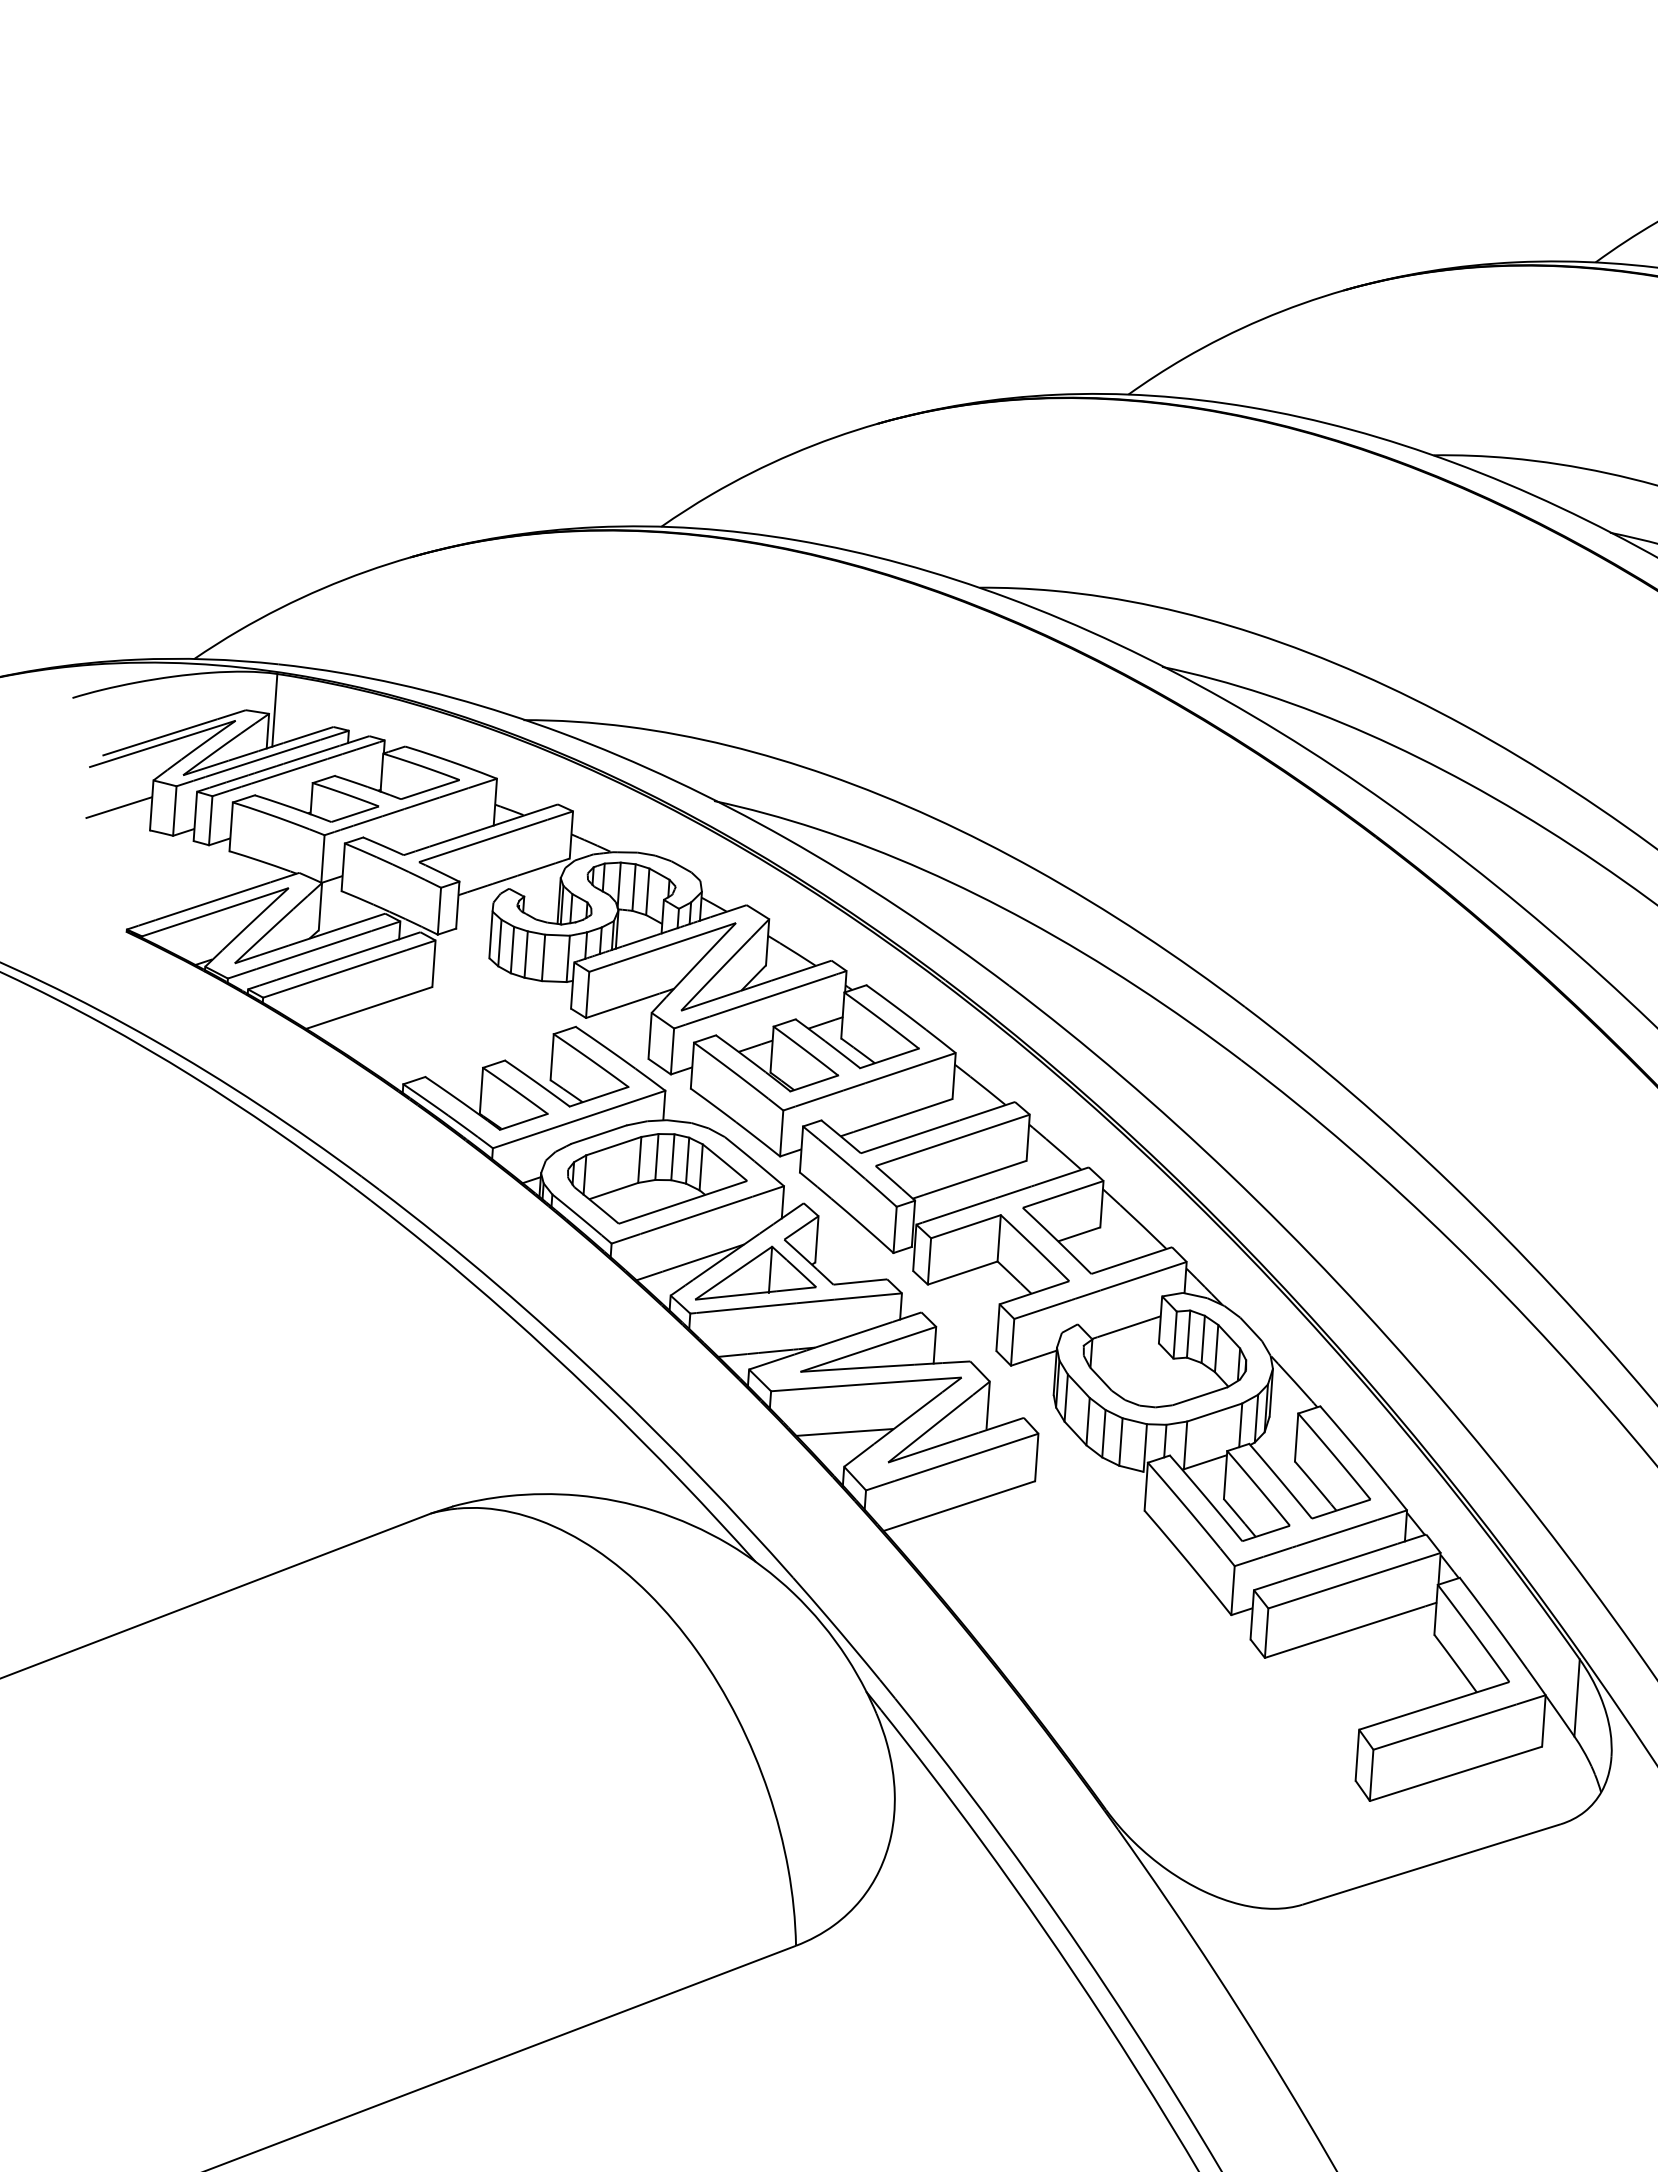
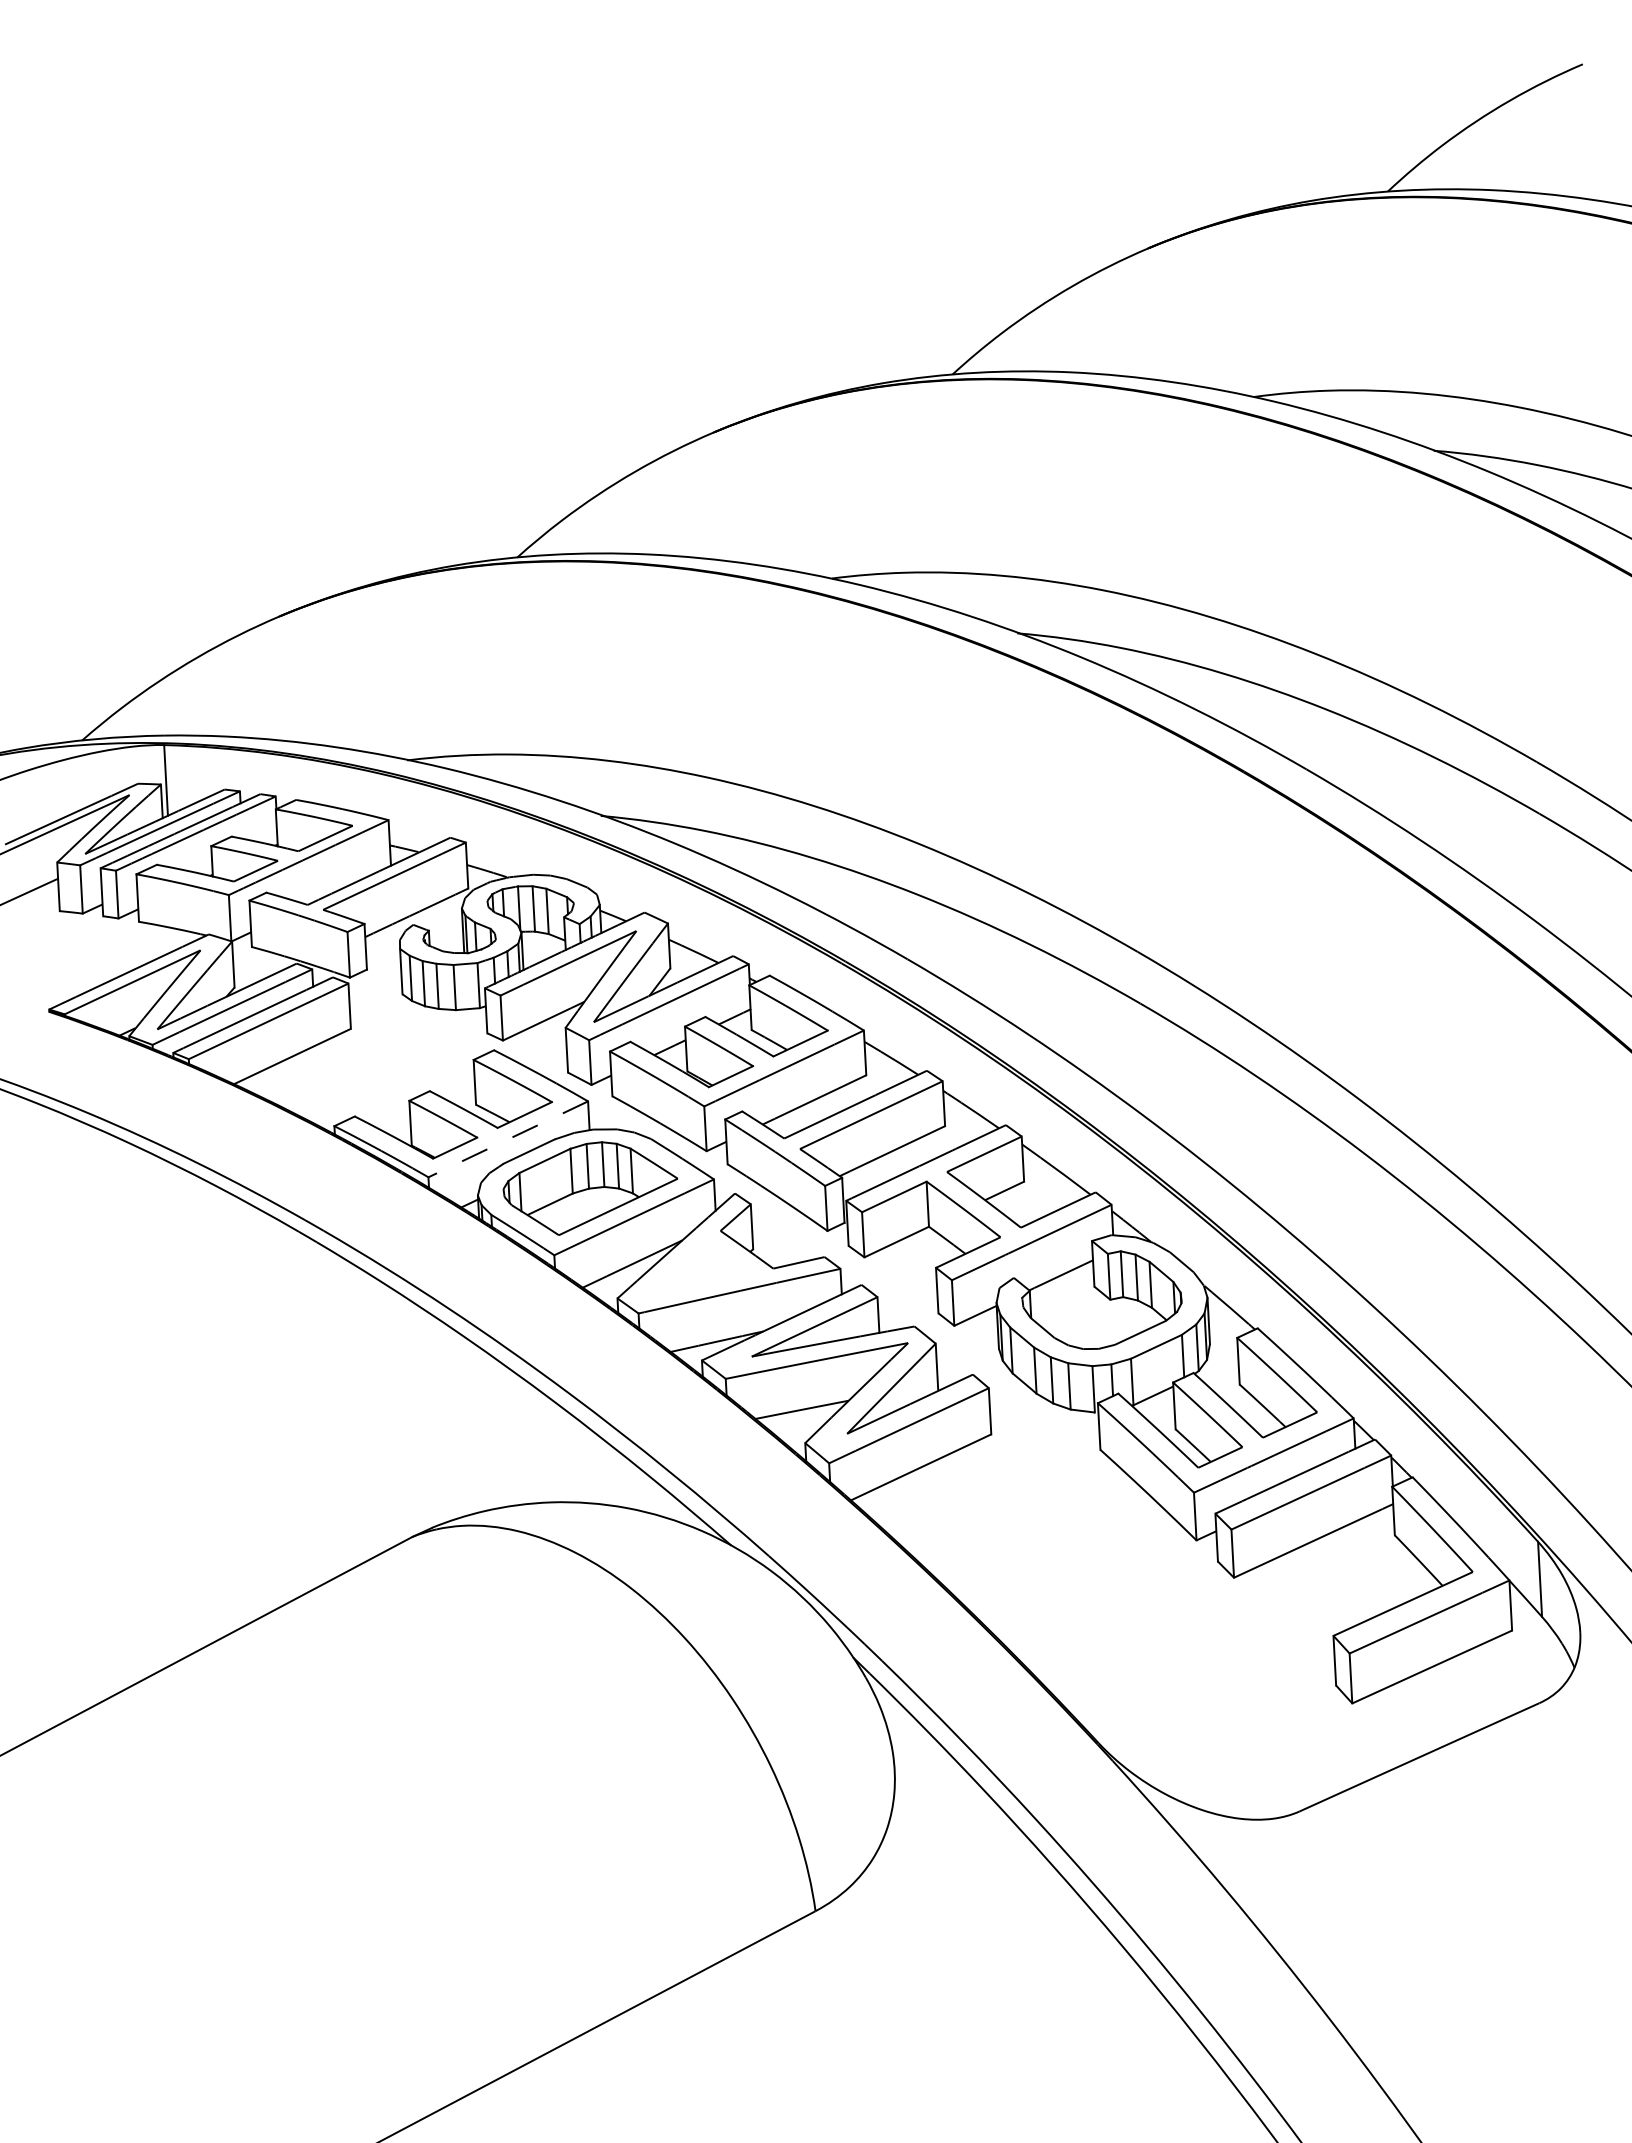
line: (578, 1119) -> (507, 1139), solid -> dashed
part: (757, 1276) -> (699, 1269), removed

